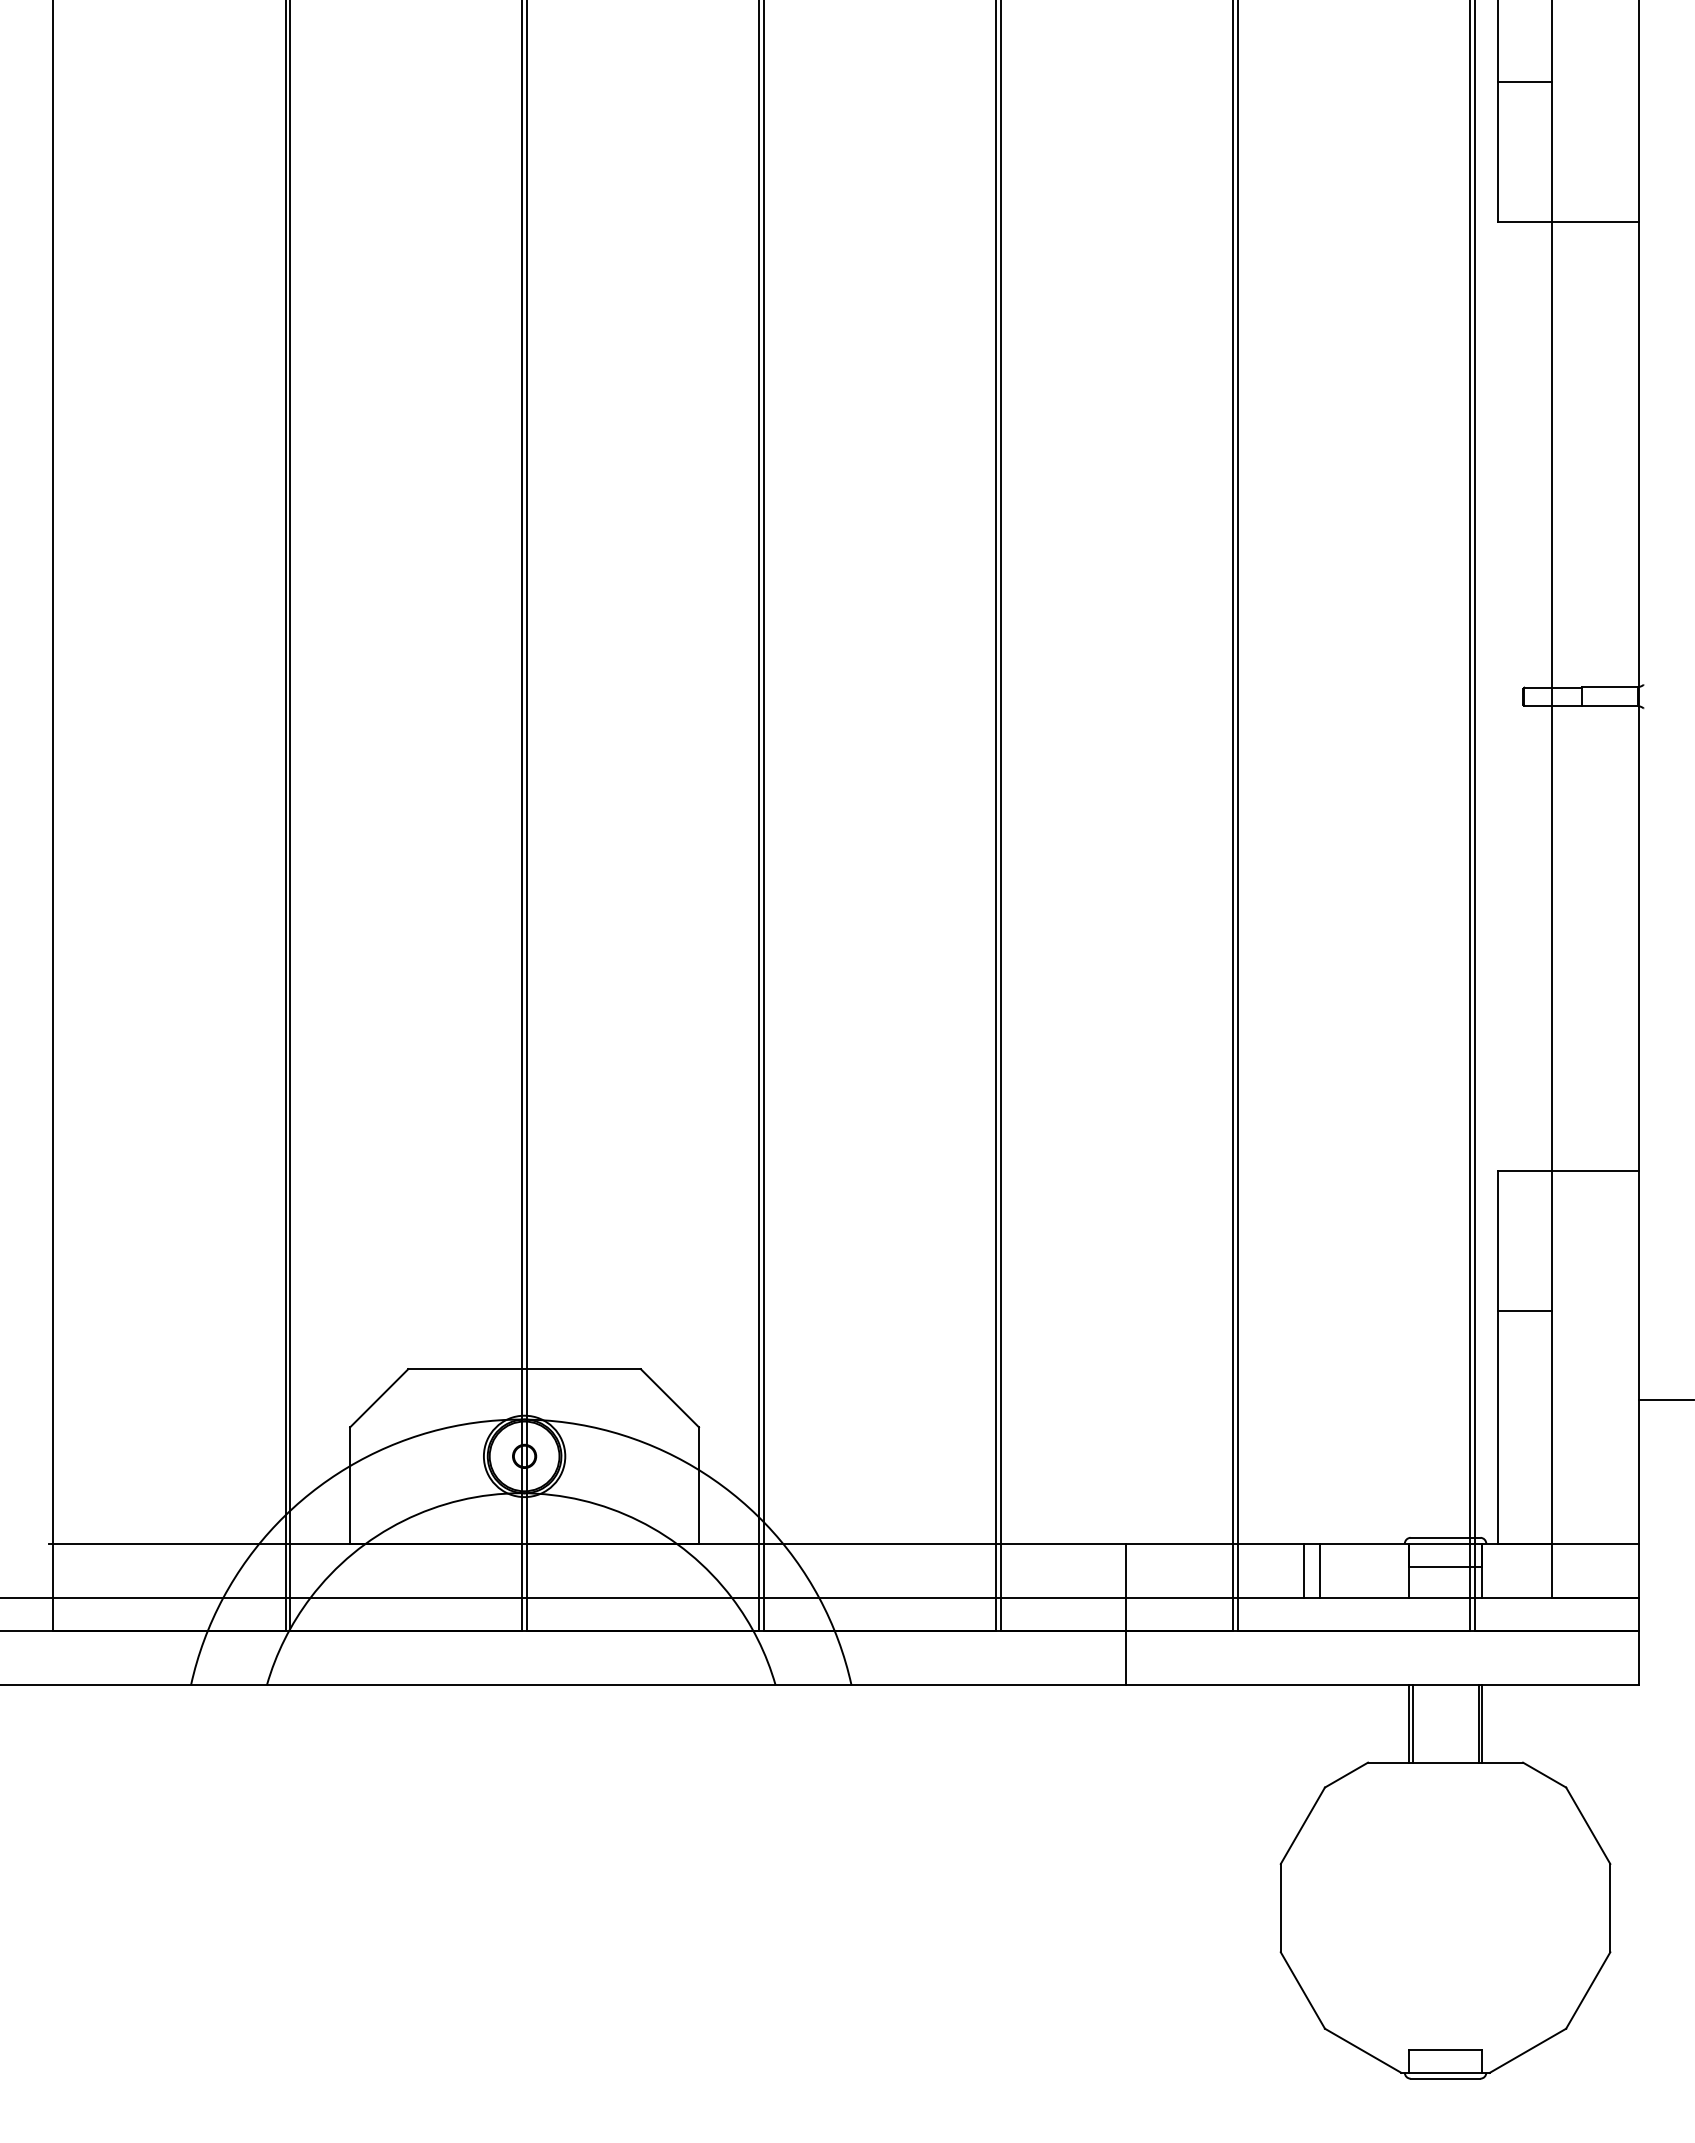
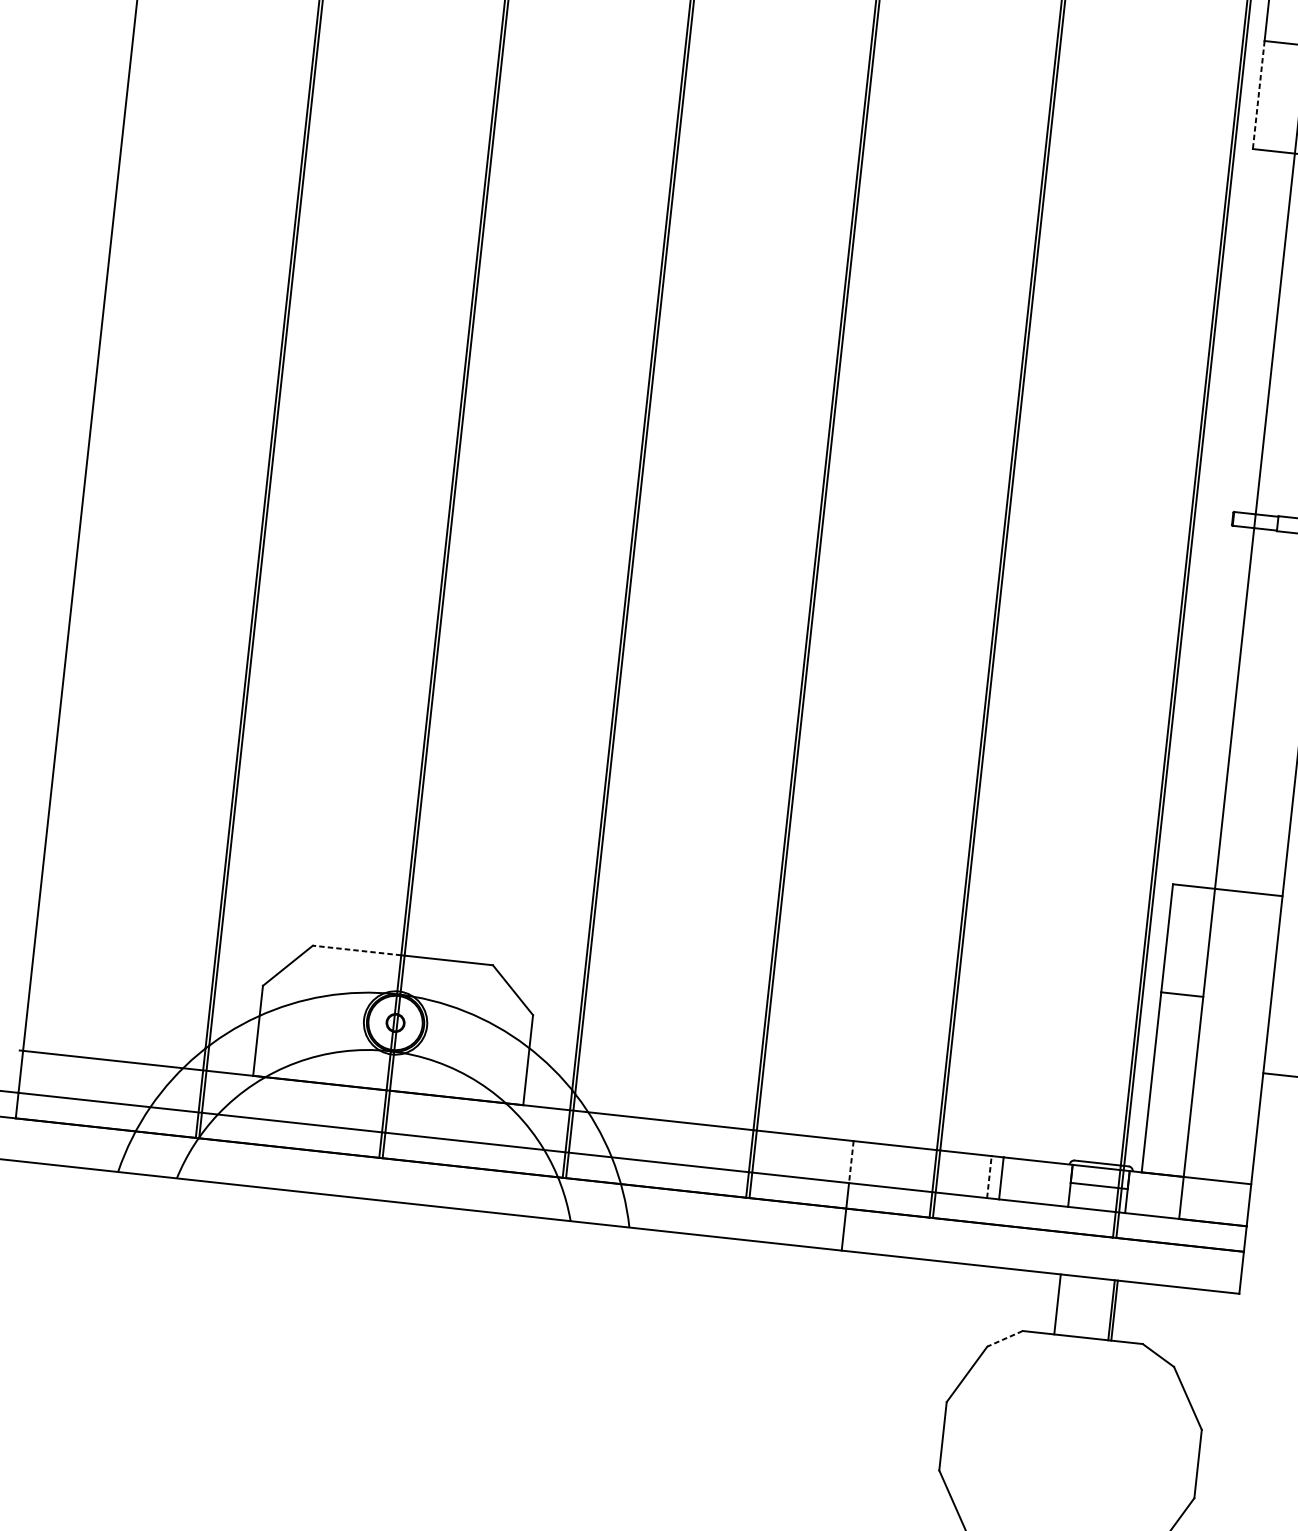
line: (1497, 151) -> (1258, 94), solid -> dashed
line: (464, 1369) -> (356, 950), solid -> dashed
line: (1304, 1570) -> (989, 1176), solid -> dashed
line: (1125, 1571) -> (851, 1162), solid -> dashed
line: (1412, 1723) -> (1060, 1304), removed
line: (1346, 1775) -> (1005, 1339), solid -> dashed

